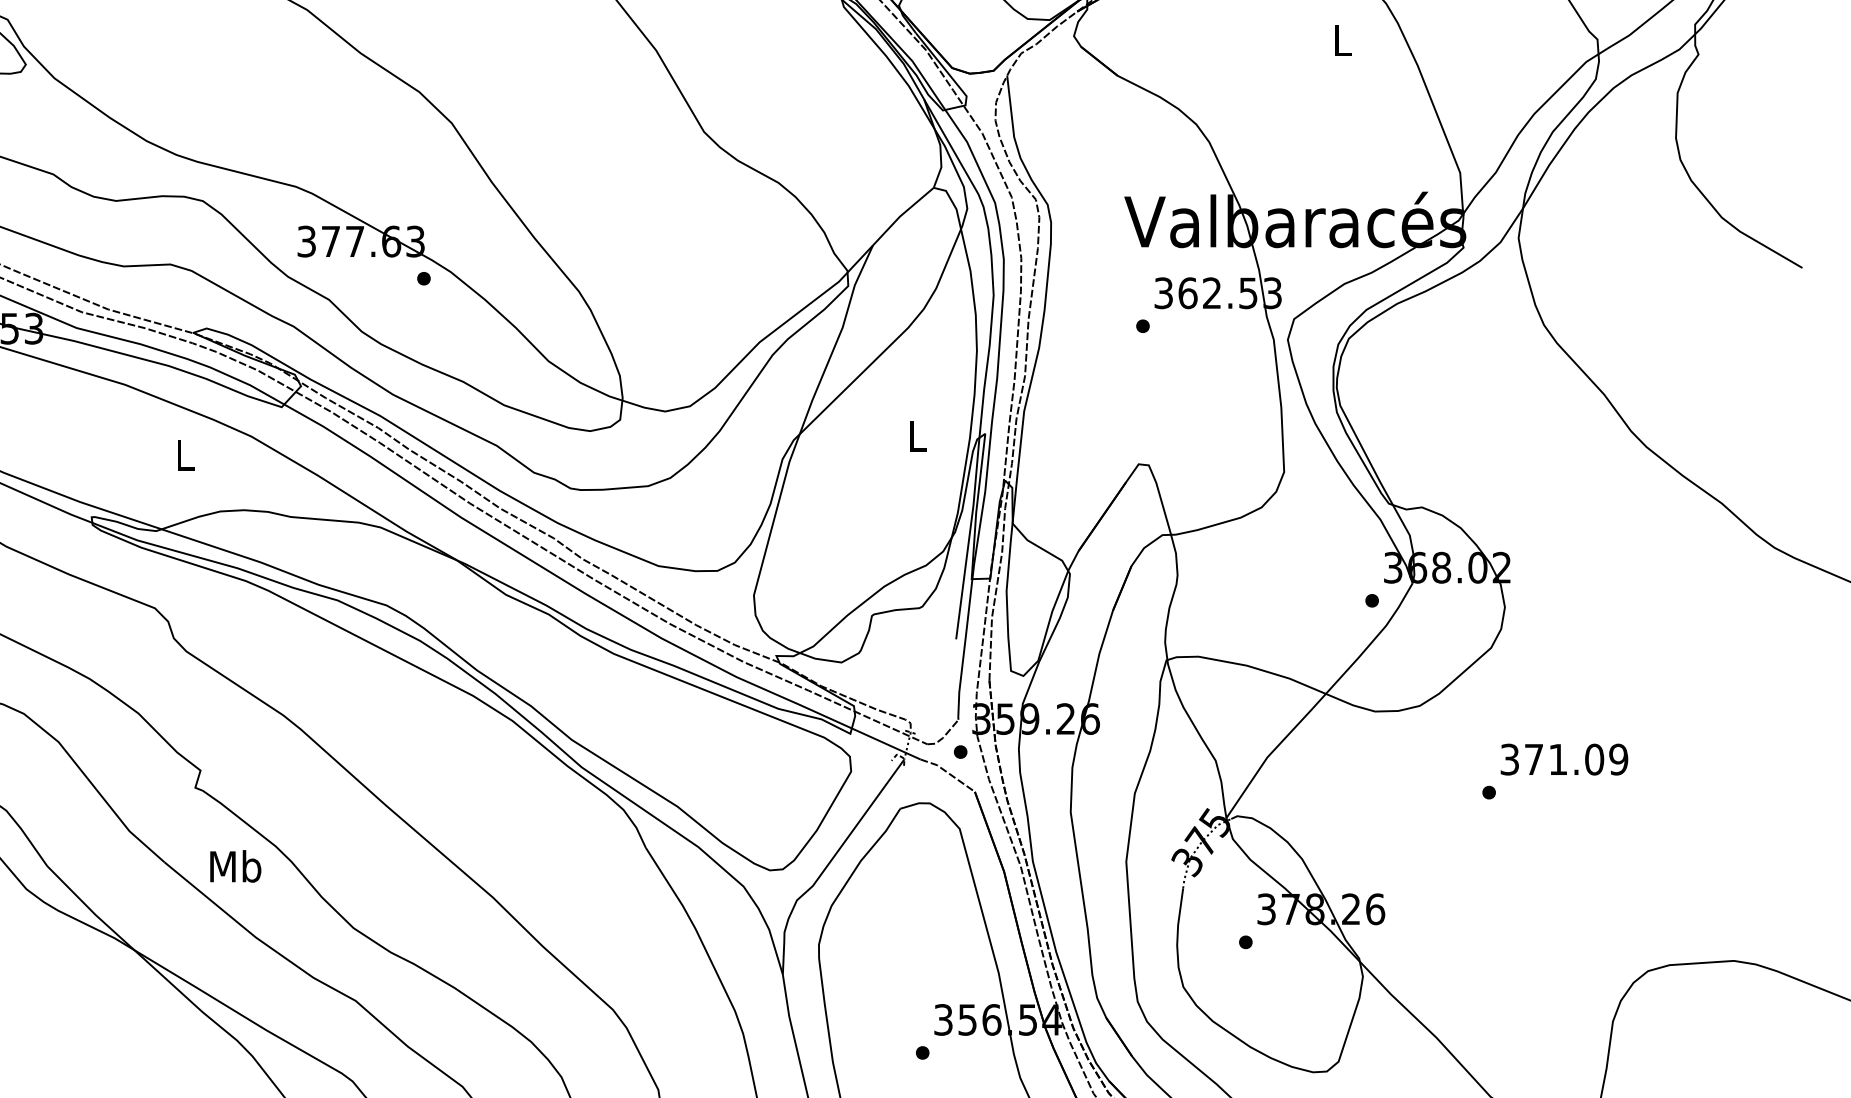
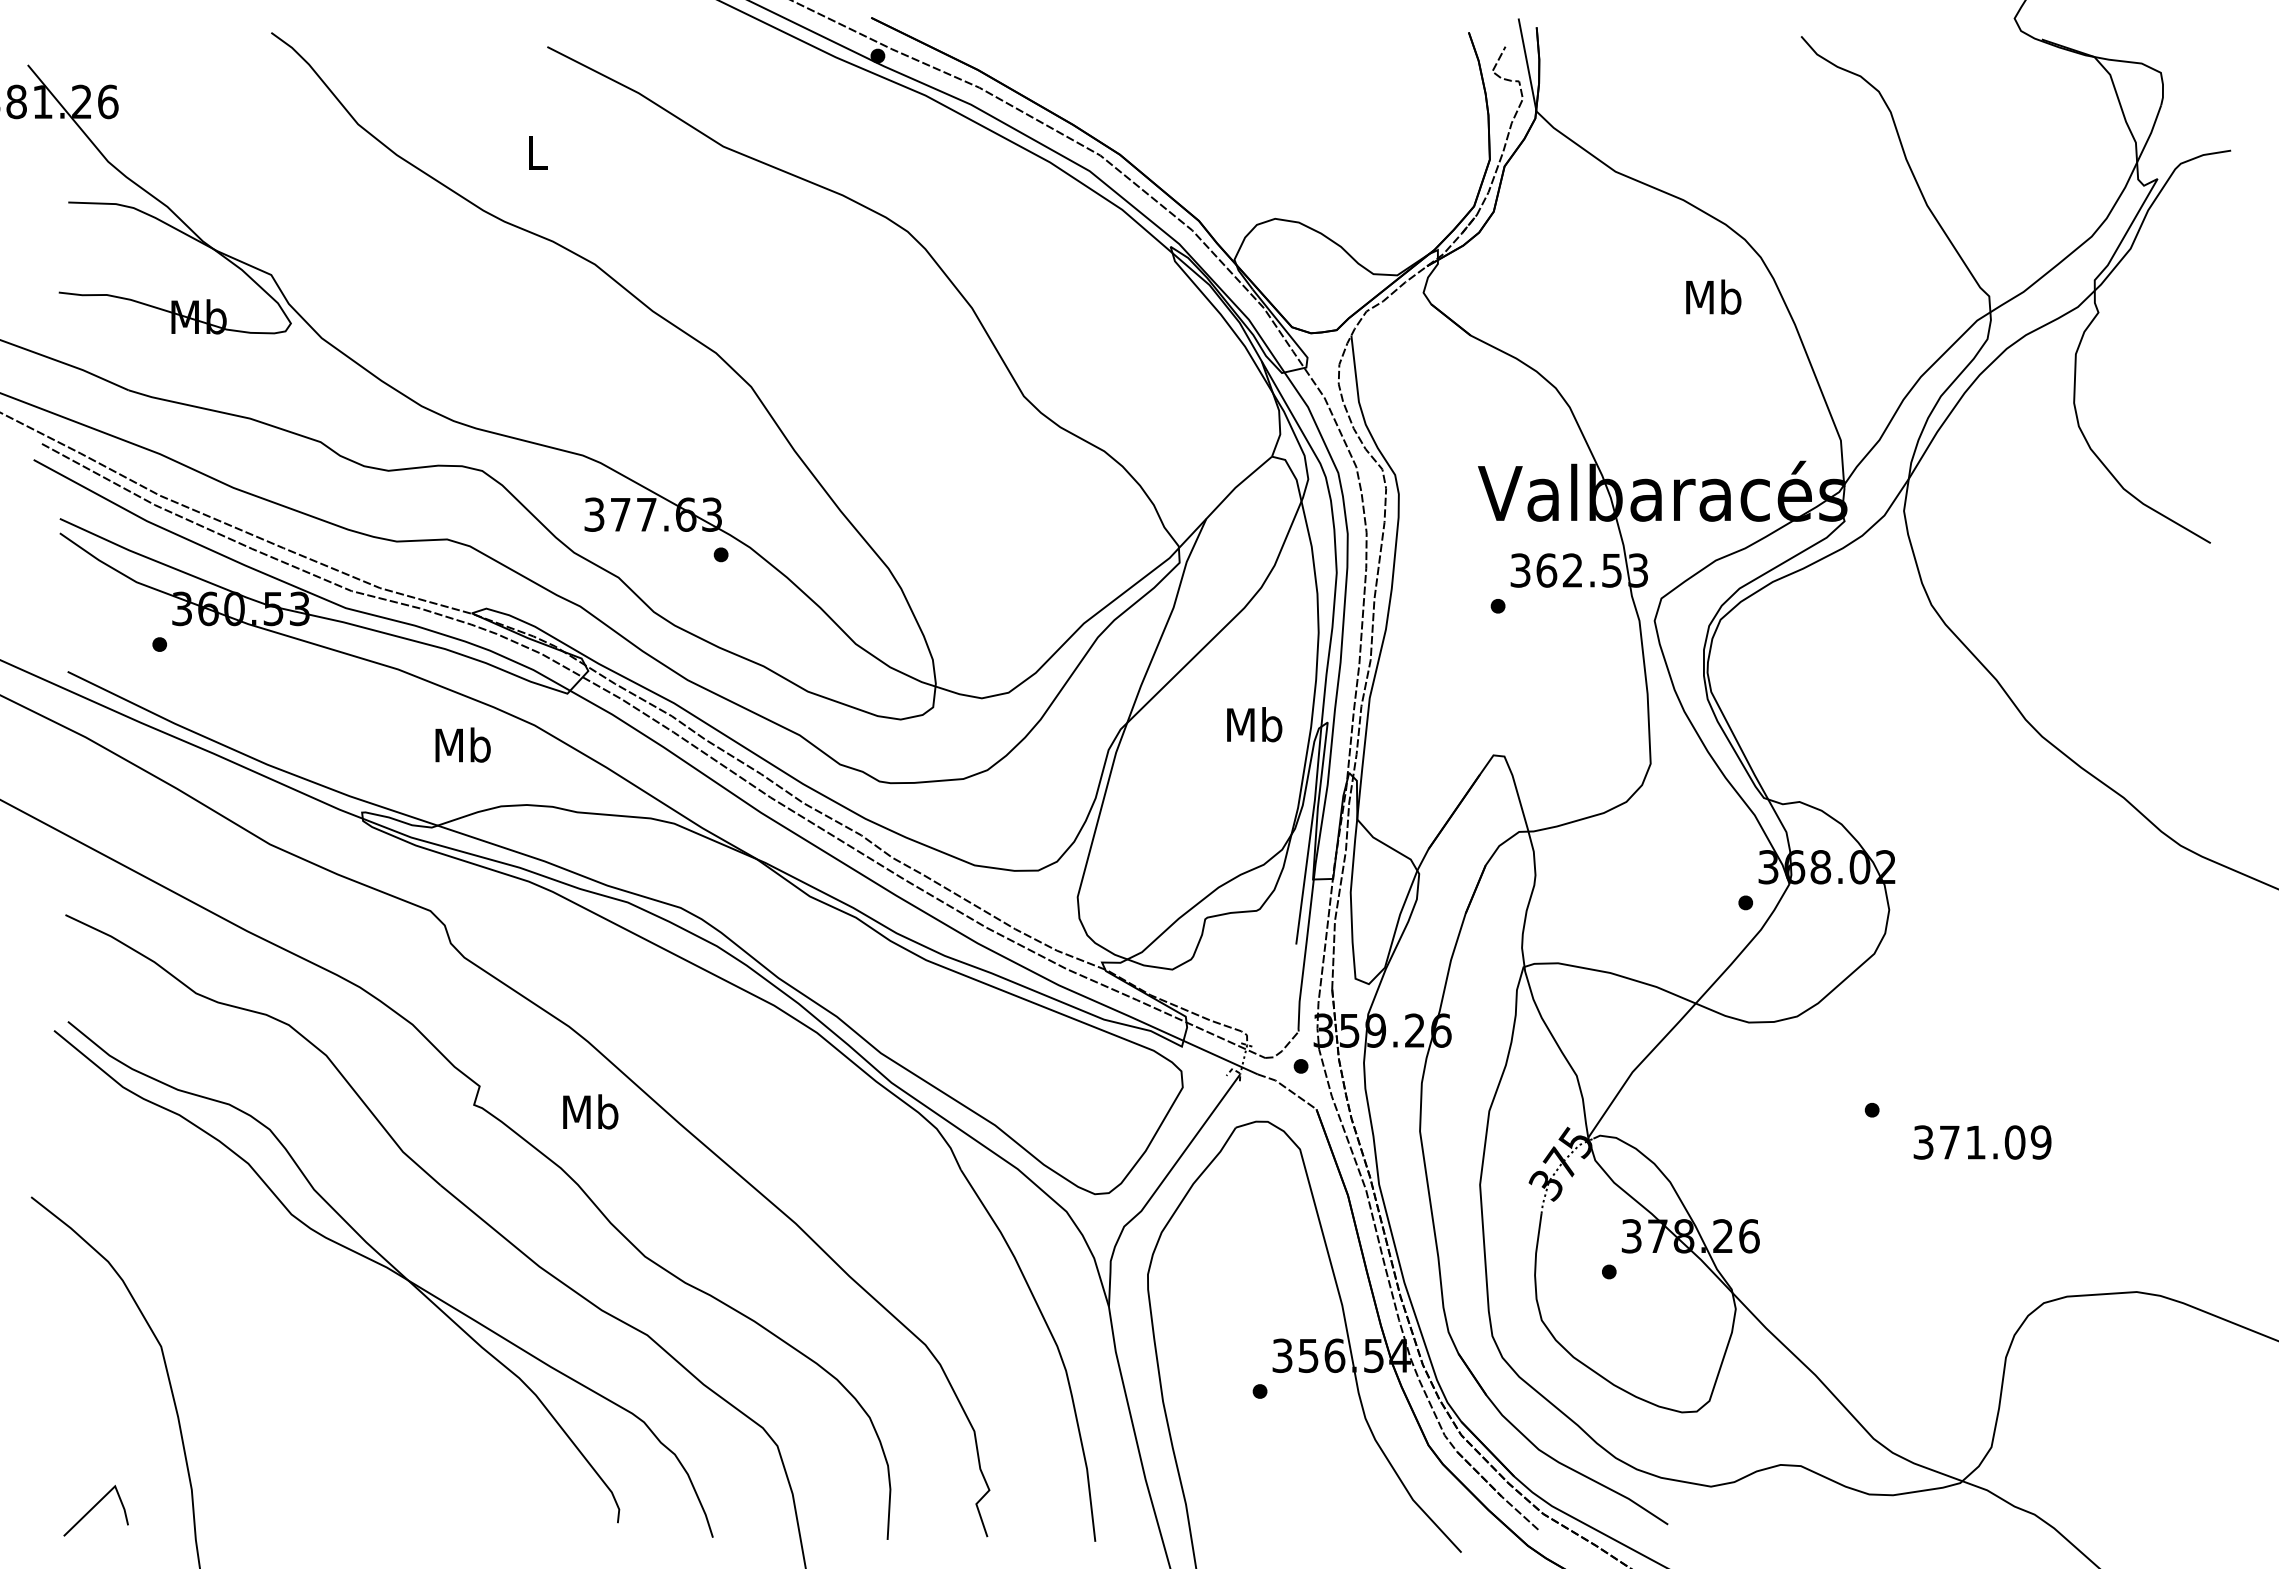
text: (1342, 39) -> (1713, 296), L -> Mb
text: (917, 435) -> (1254, 724), L -> Mb
text: (184, 454) -> (462, 744), L -> Mb
text: (1564, 759) -> (1982, 1142), moved
text: (235, 866) -> (590, 1111), moved

